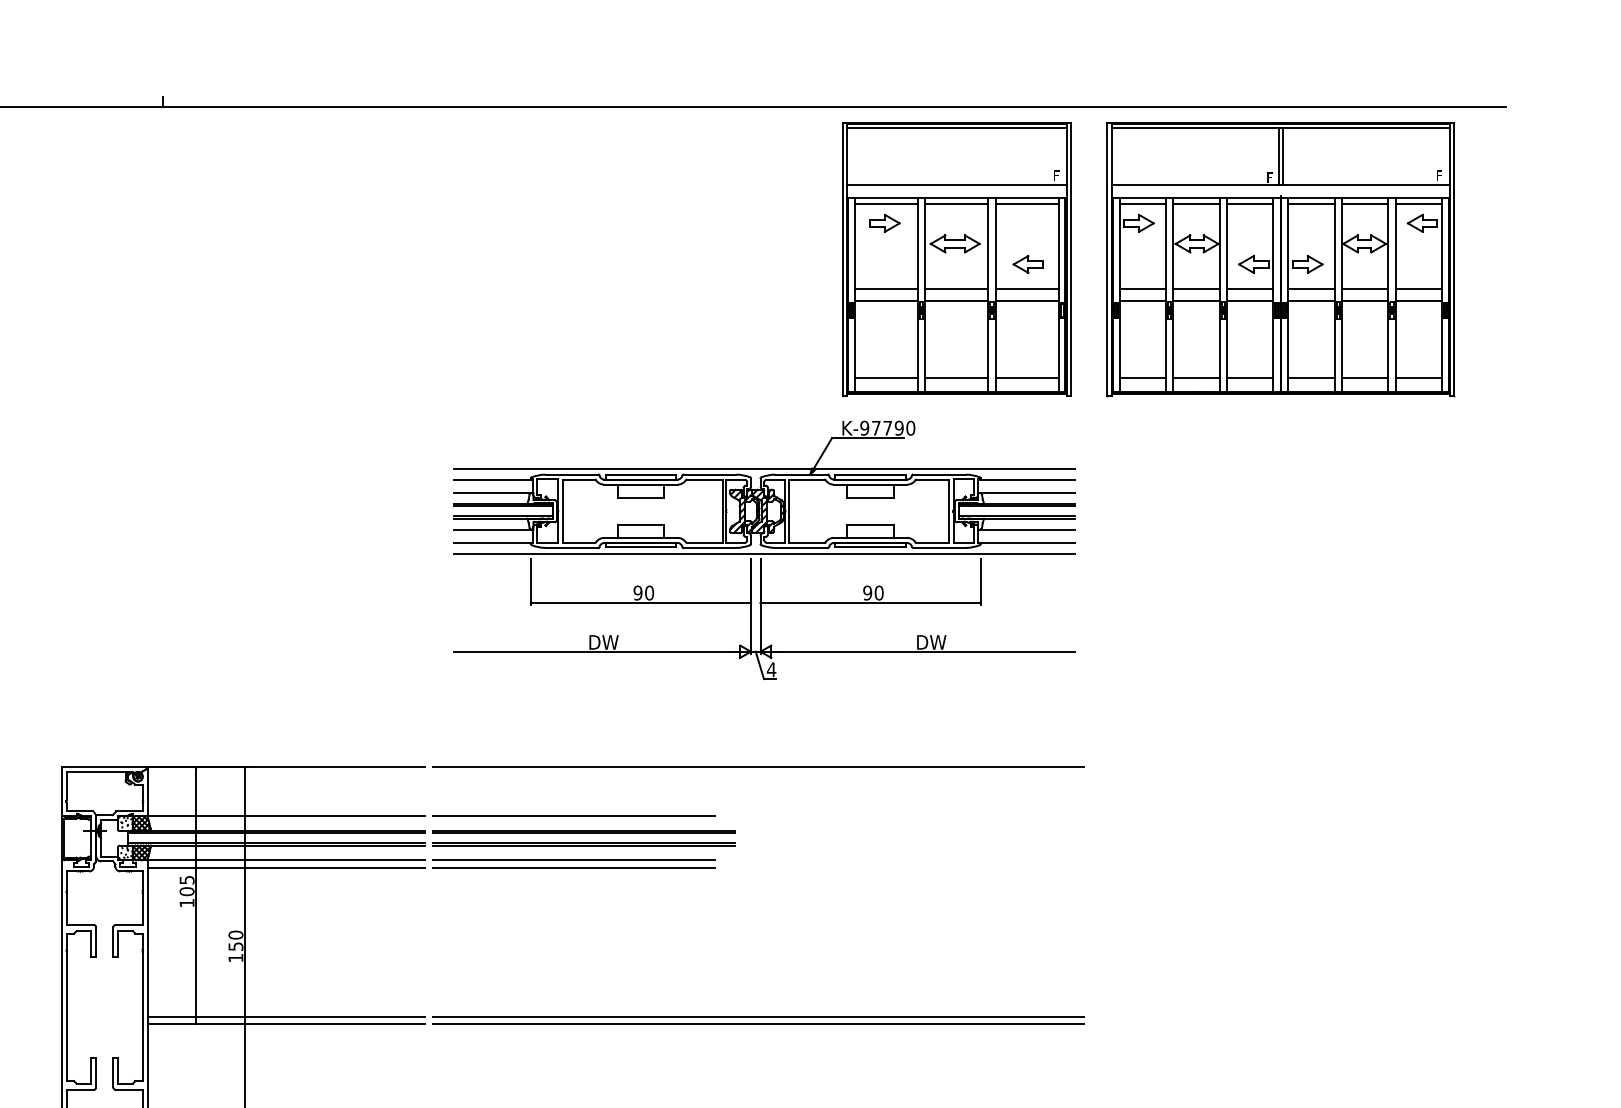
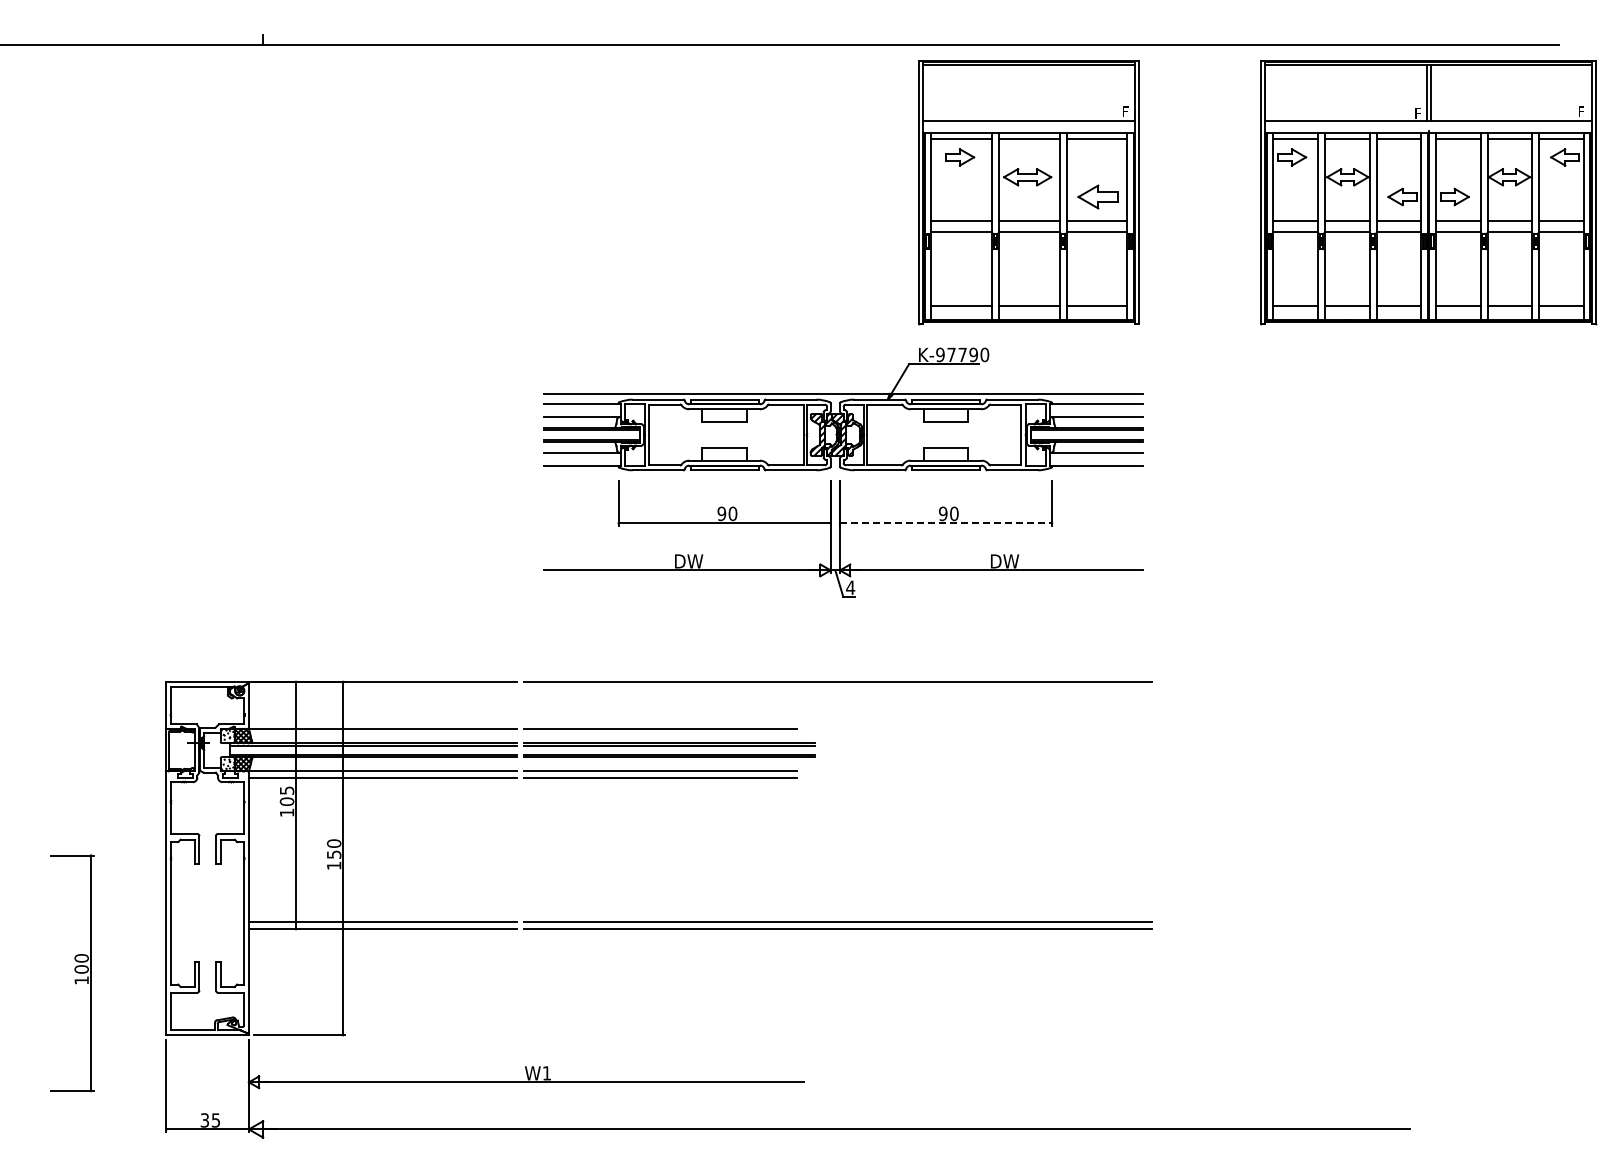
part: (1280, 259) -> (1428, 192), moved
part: (1027, 263) -> (1097, 196), size x1.4
line: (764, 554) -> (843, 476), removed
line: (871, 603) -> (946, 523), solid -> dashed

